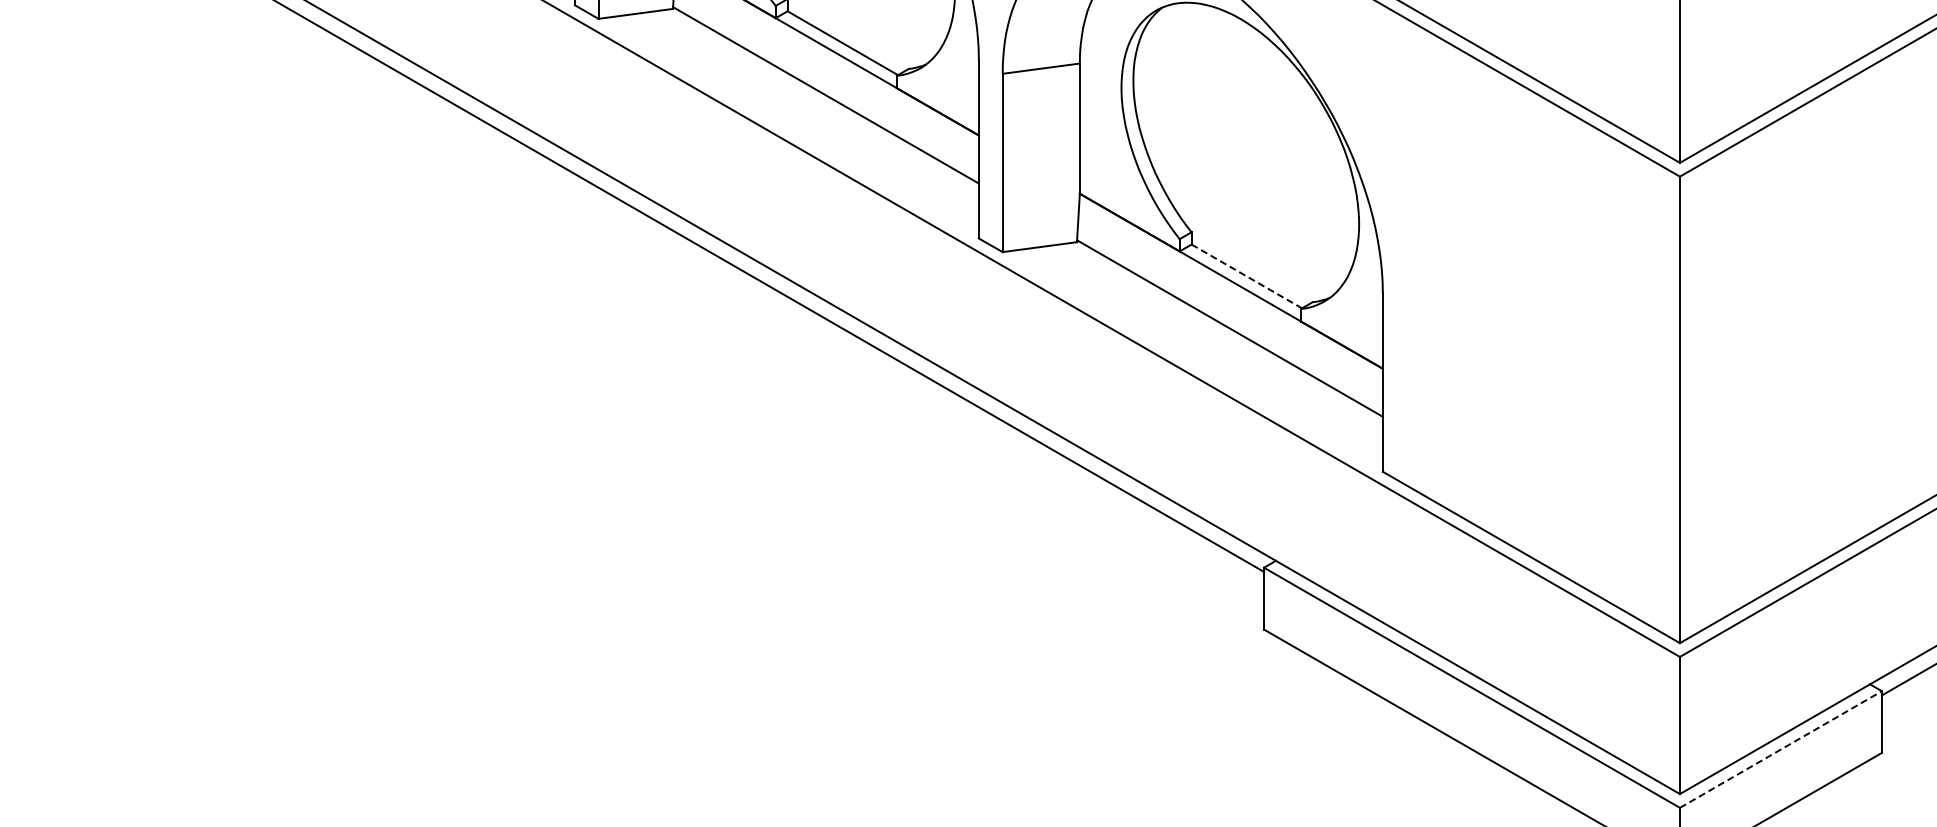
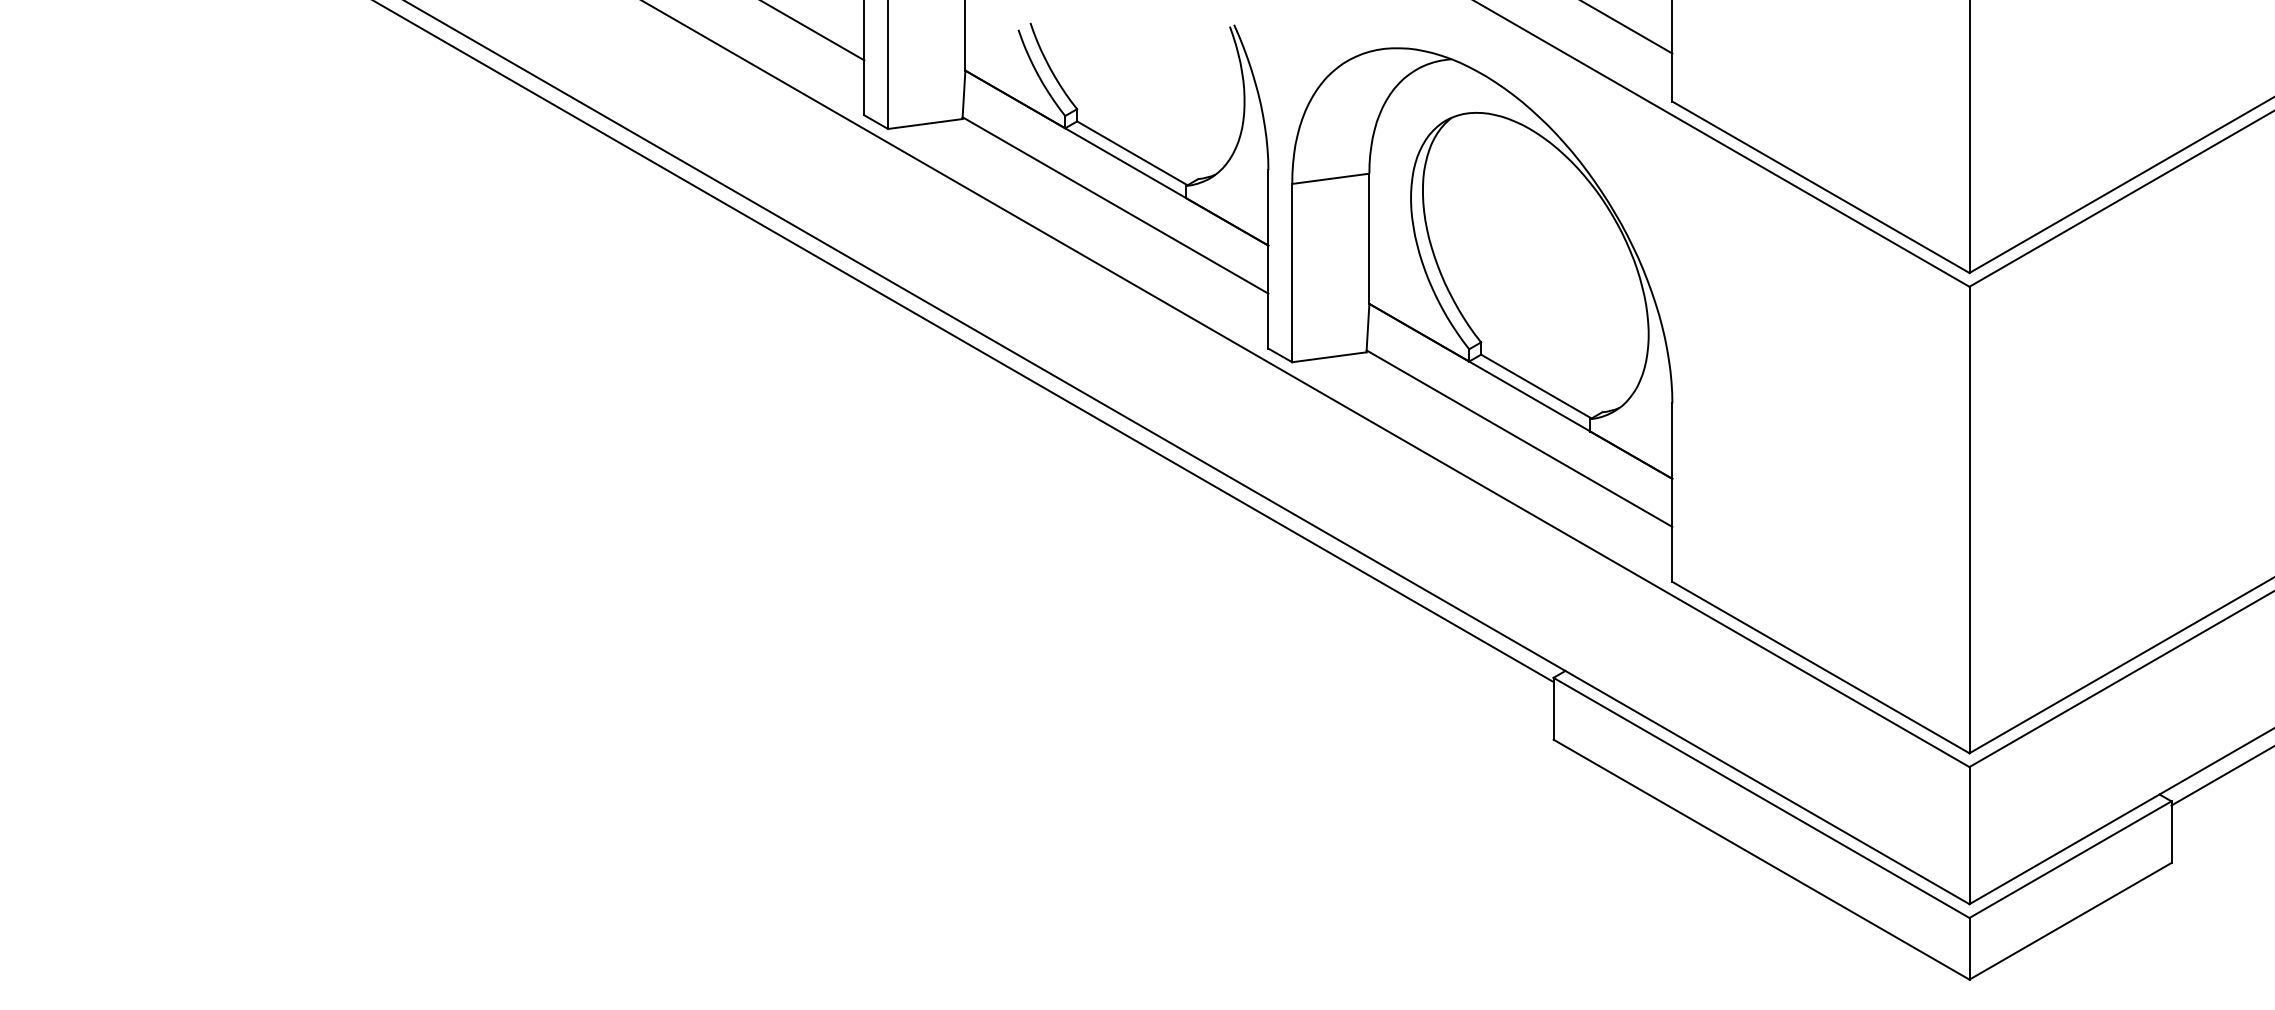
line: (1246, 276) -> (1536, 386), dashed -> solid
line: (1780, 749) -> (2070, 859), dashed -> solid

